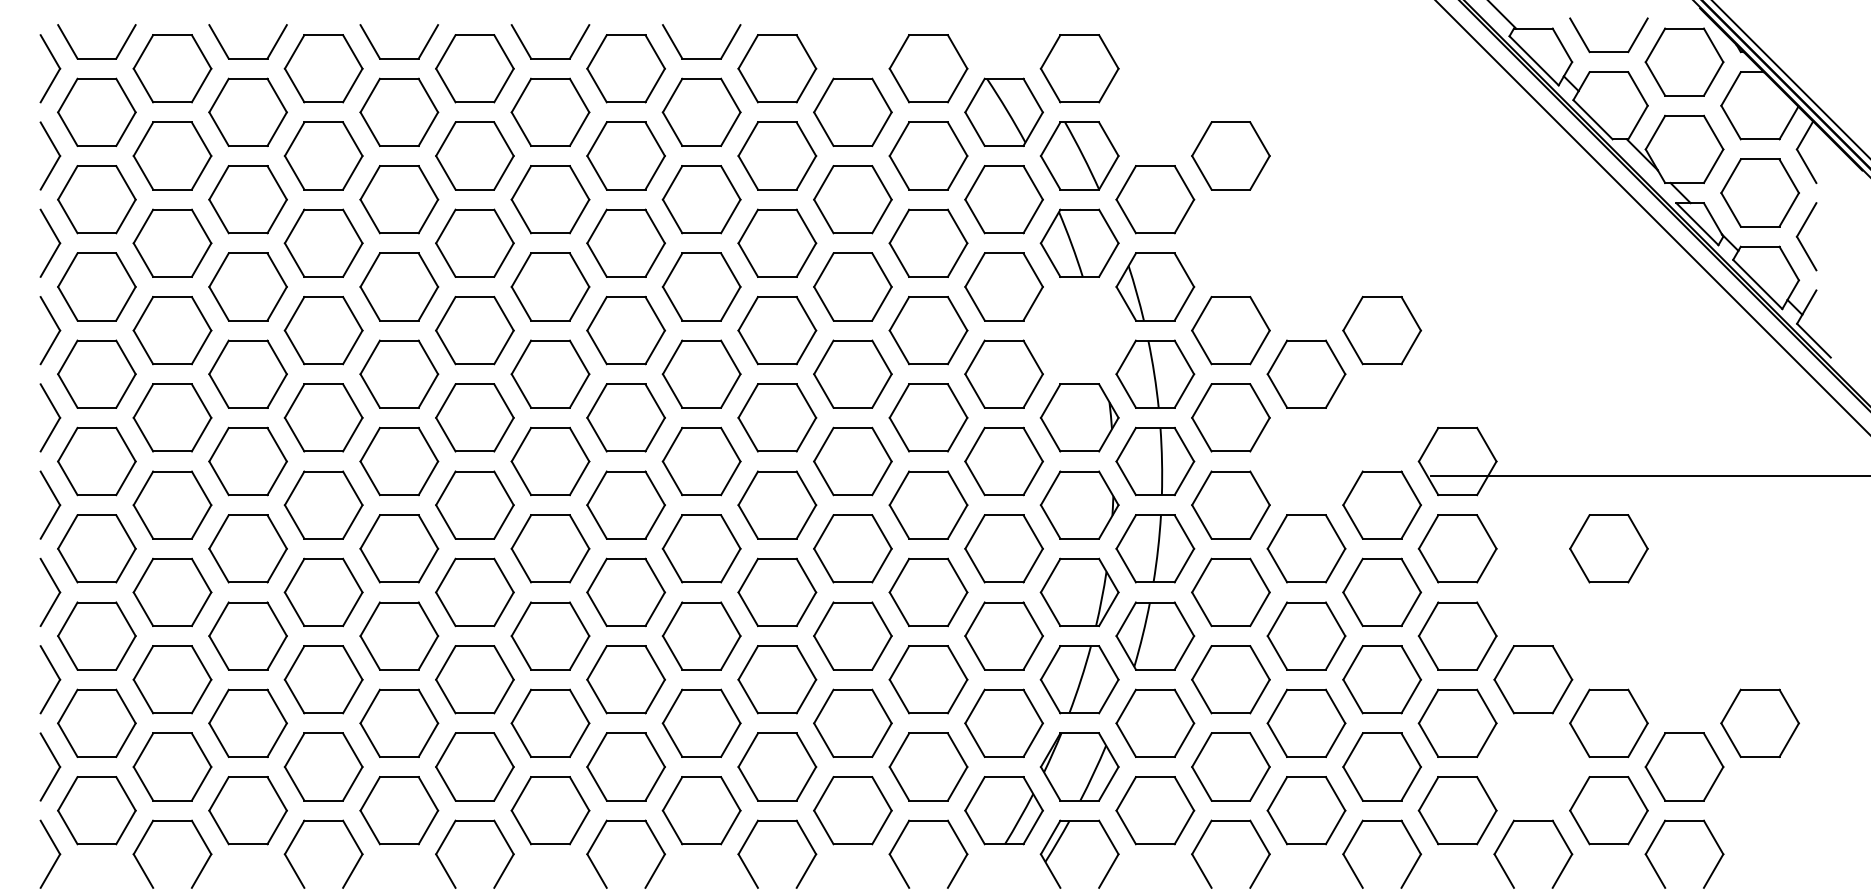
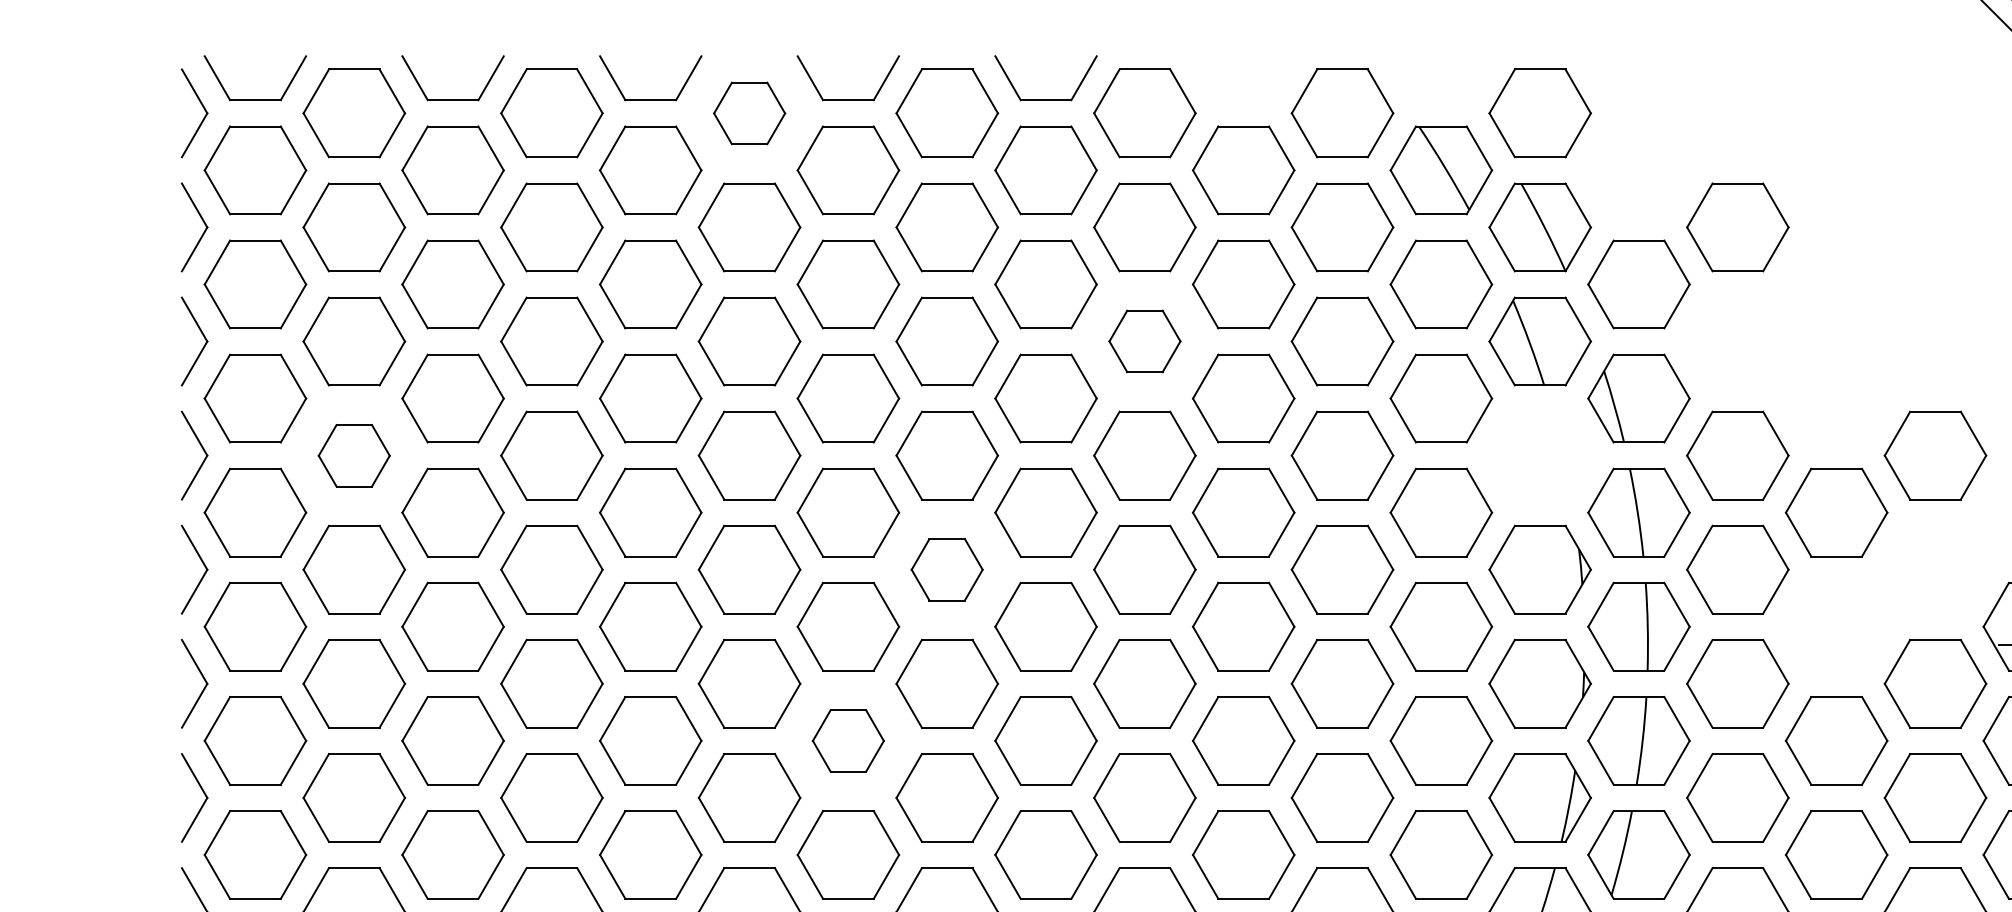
part: (474, 68) -> (749, 113), size x0.7
part: (777, 242) -> (1145, 340), size x0.7
part: (172, 330) -> (354, 455), size x0.7
part: (625, 417) -> (946, 569), size x0.7
part: (550, 548) -> (848, 740), size x0.7

